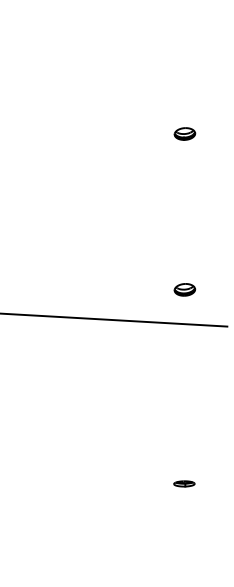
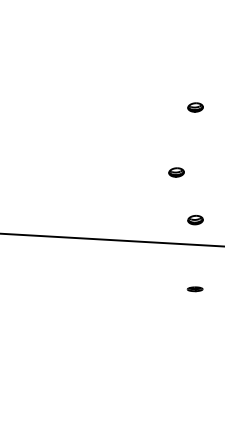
part: (158, 223) -> (176, 172), added
part: (183, 484) -> (194, 289), moved

